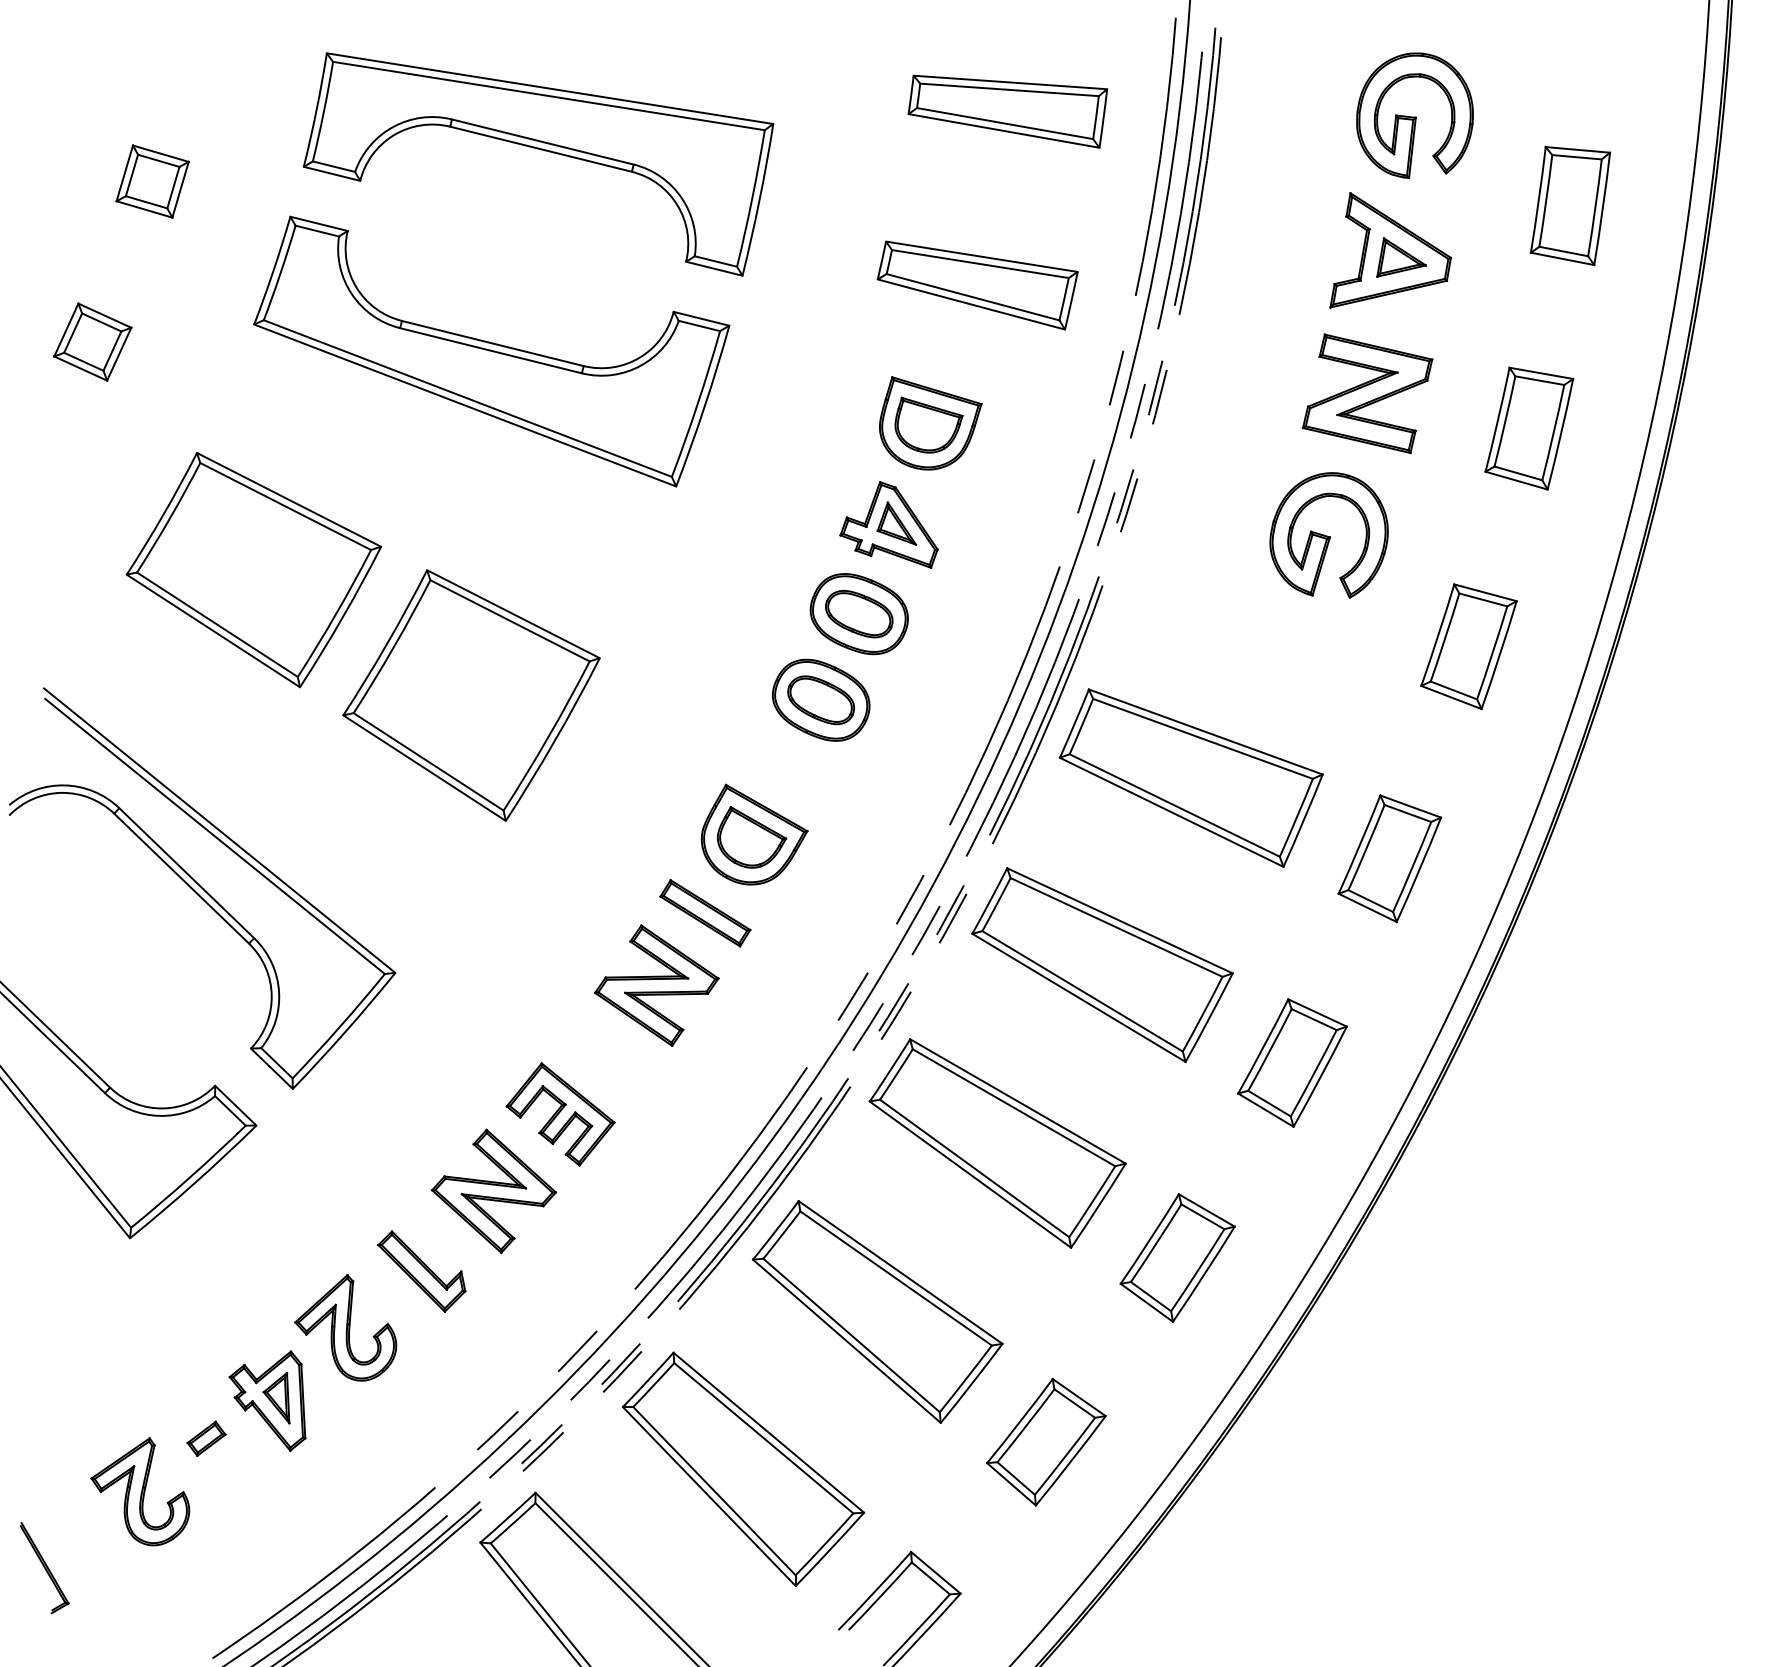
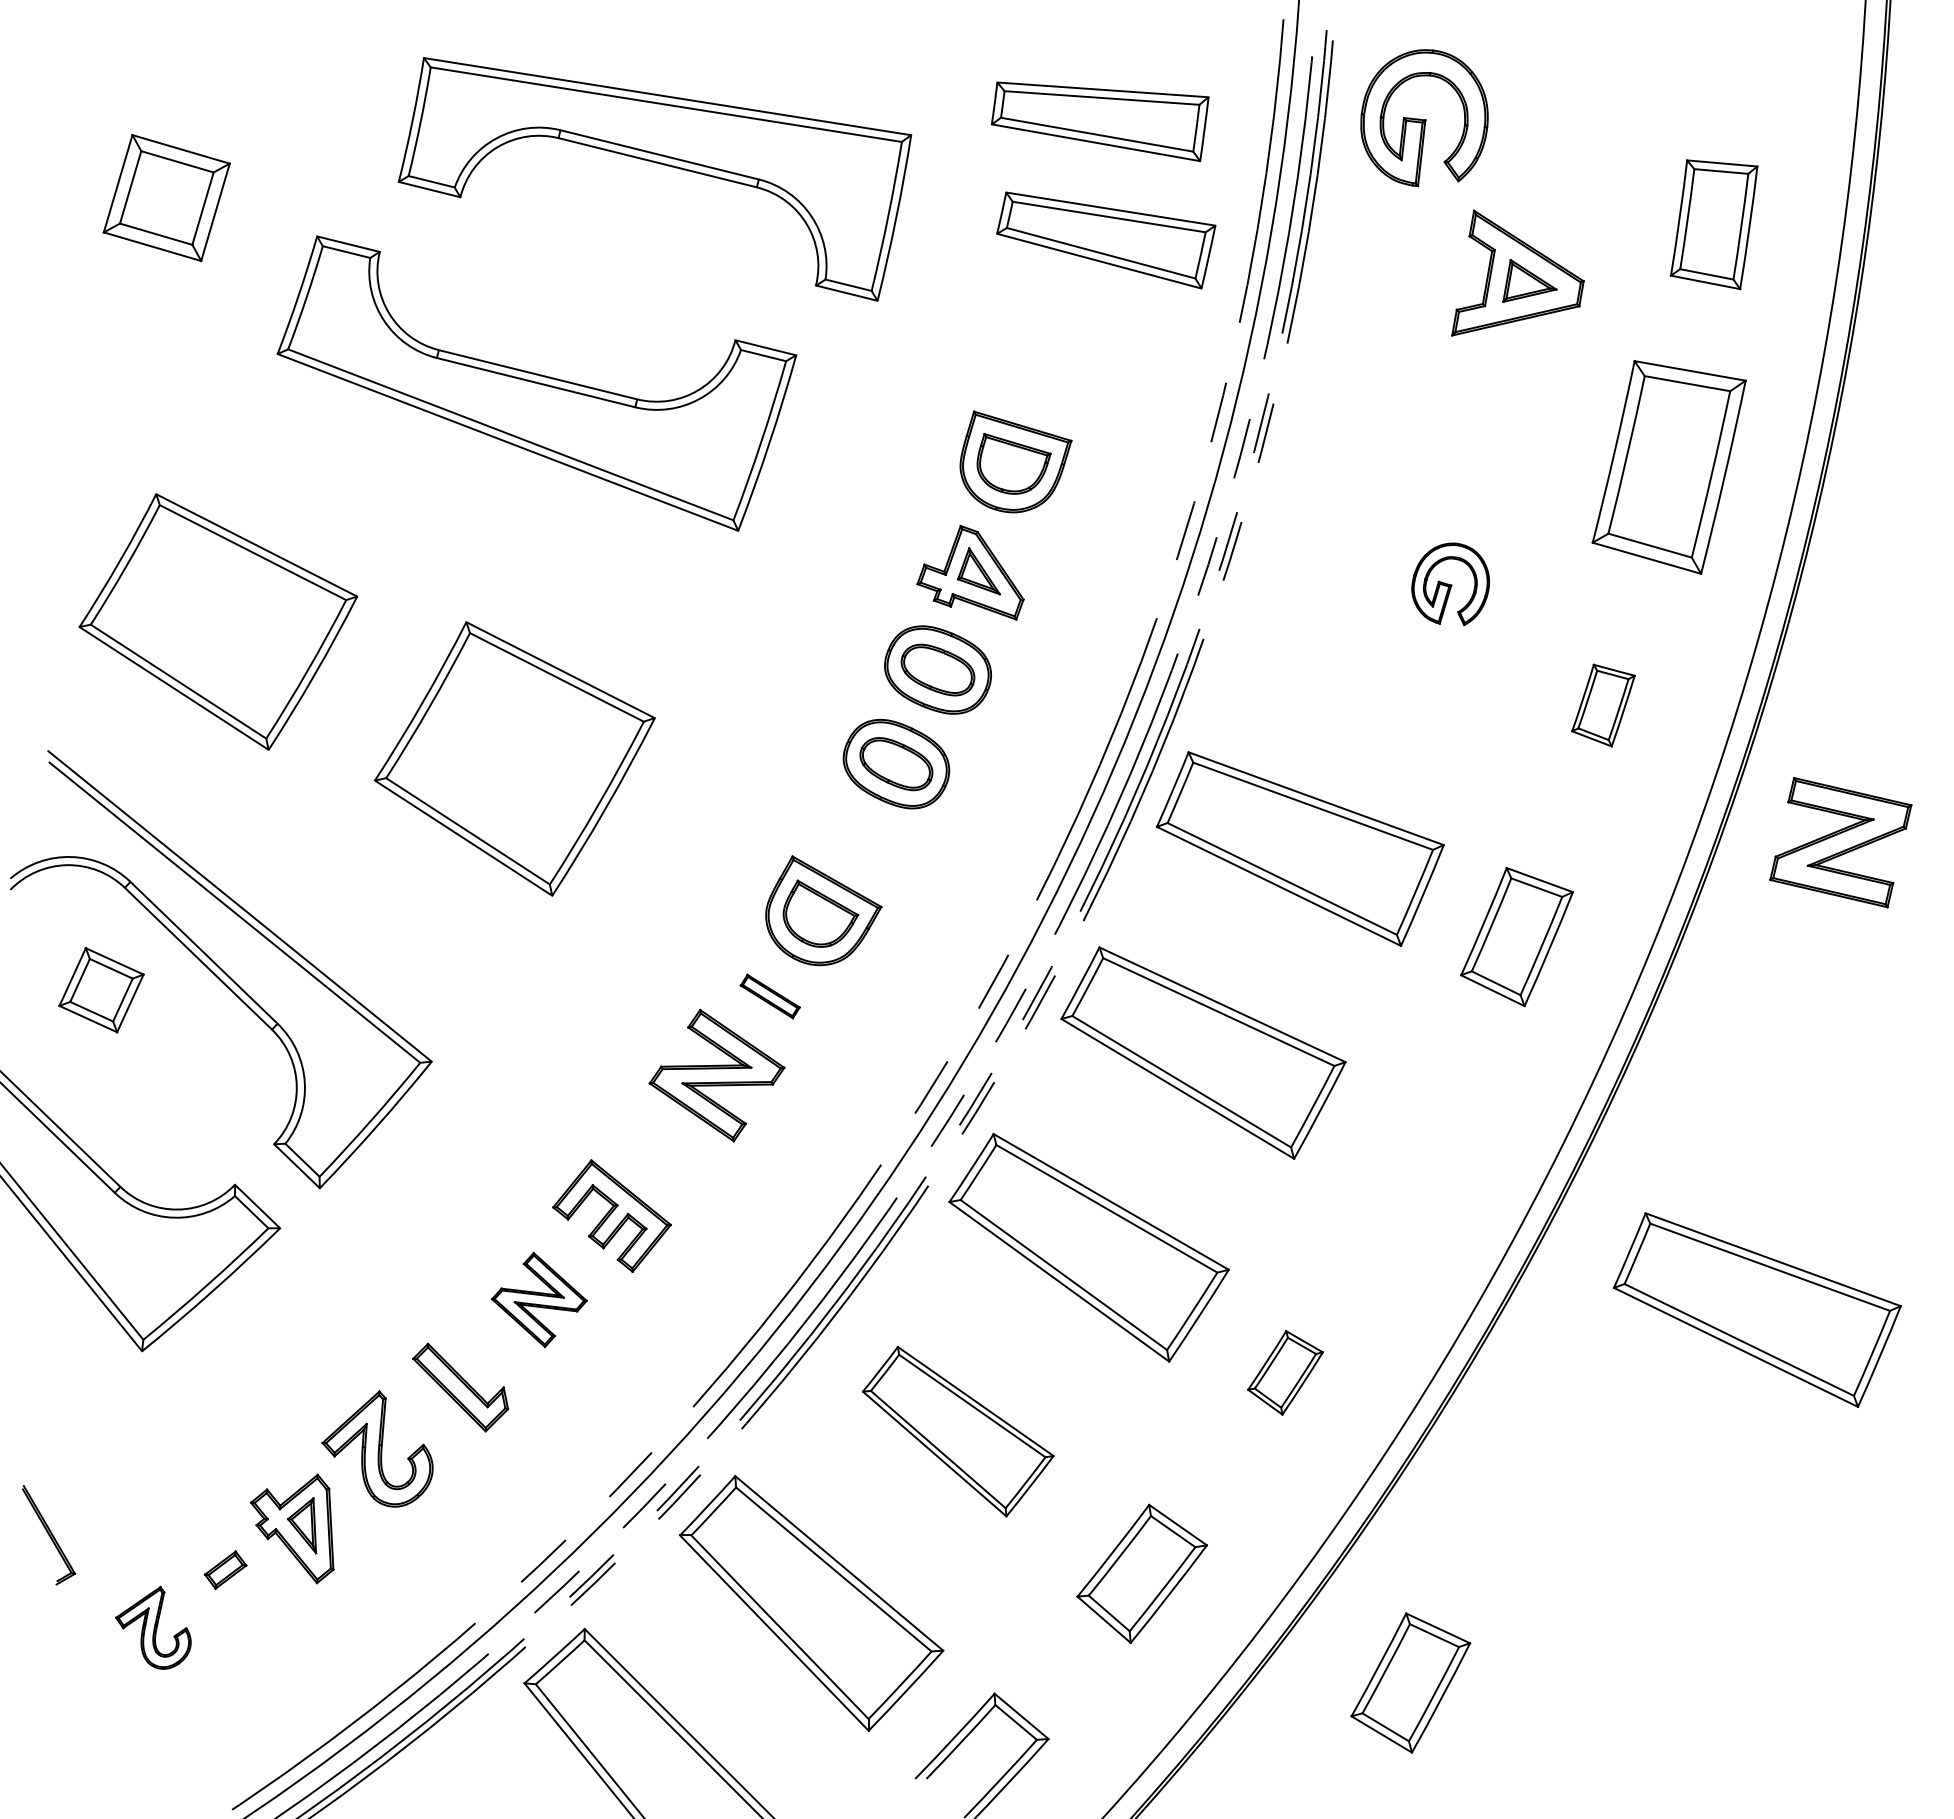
part: (1415, 116) -> (1424, 118), moved
part: (542, 150) -> (659, 164), moved
part: (152, 181) -> (166, 197), size x1.6
part: (977, 285) -> (1106, 240), moved
part: (92, 342) -> (101, 990), moved
part: (1367, 393) -> (1840, 842), moved
part: (1529, 428) -> (1669, 467), size x1.6
part: (1328, 535) -> (1450, 584), size x0.6
part: (254, 569) -> (218, 621), moved
part: (1469, 646) -> (1603, 705), size x0.6
part: (705, 913) -> (770, 996), size x0.6
part: (1292, 1062) -> (1410, 1682), moved
part: (494, 1190) -> (539, 1299), size x0.7
part: (1609, 1200) -> (1756, 1309), added
part: (1177, 1257) -> (1285, 1372), size x0.6
part: (878, 1311) -> (958, 1431), size x0.7
part: (140, 1491) -> (153, 1627), size x0.7
part: (45, 1568) -> (49, 1535), moved

